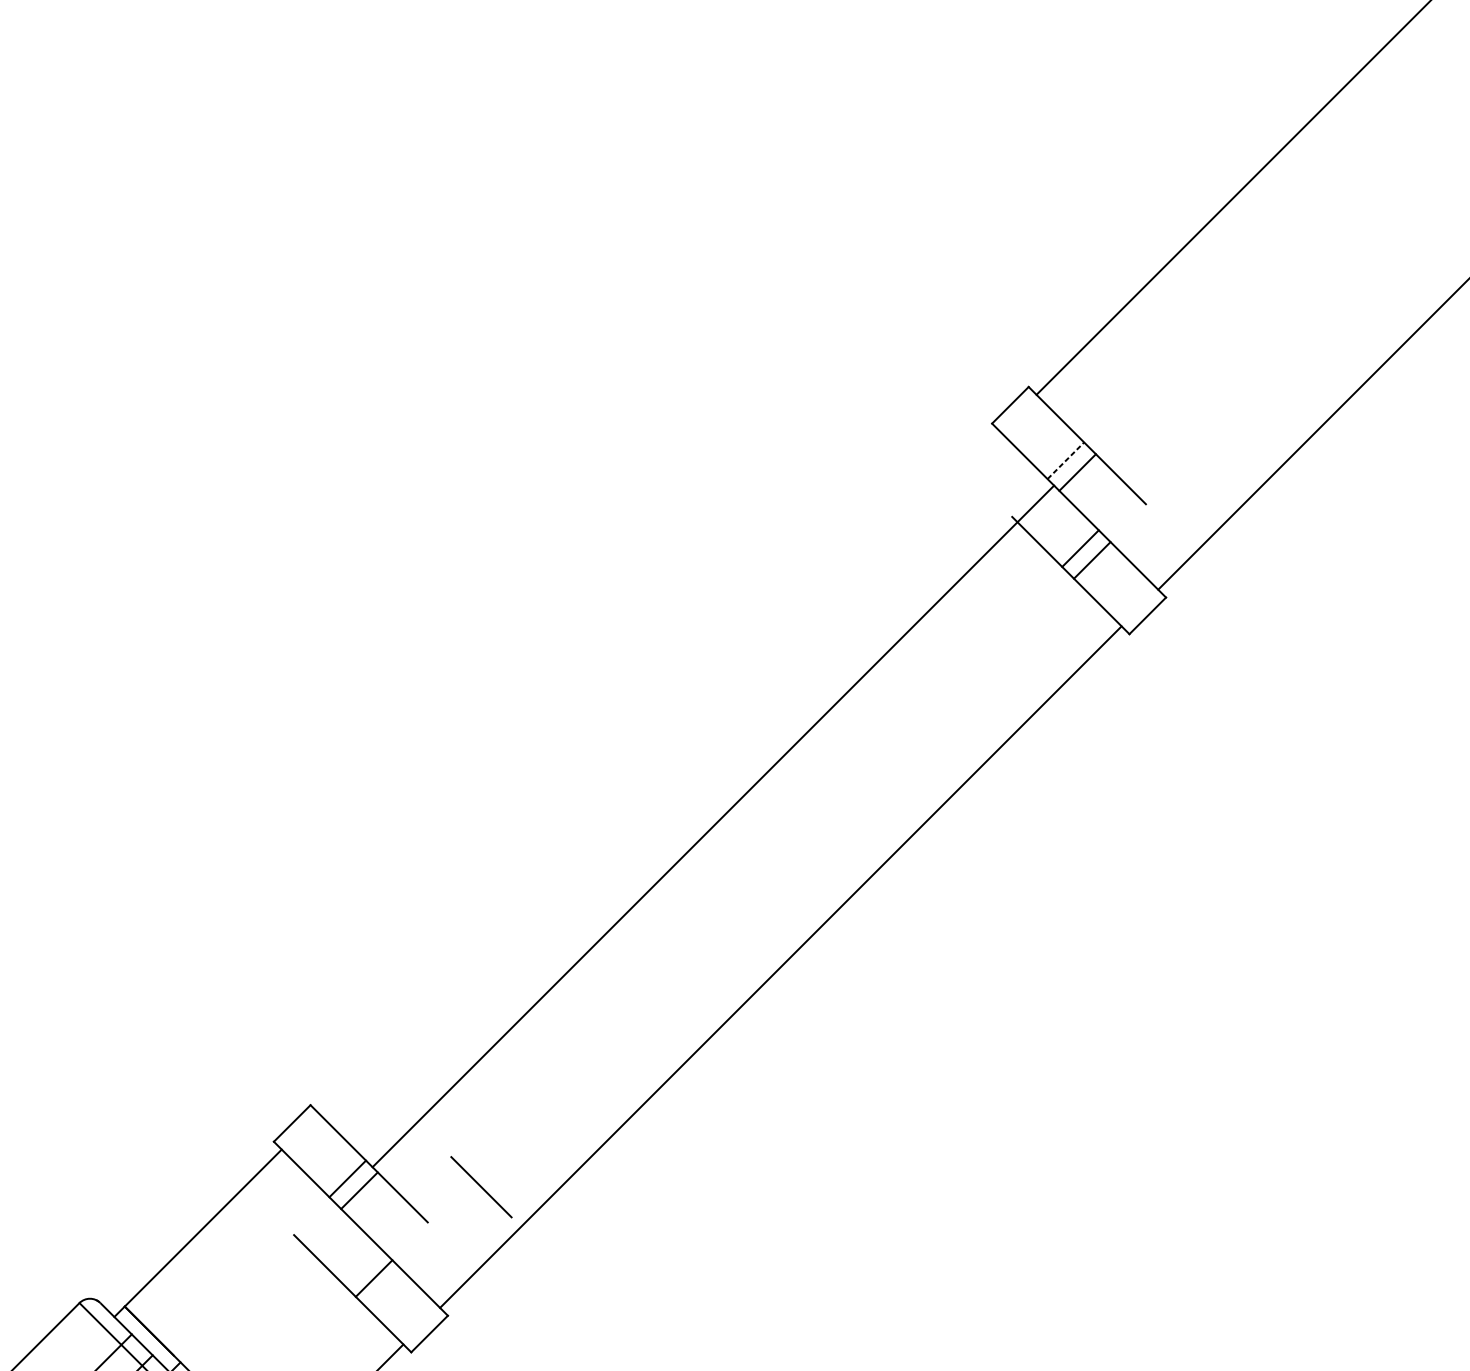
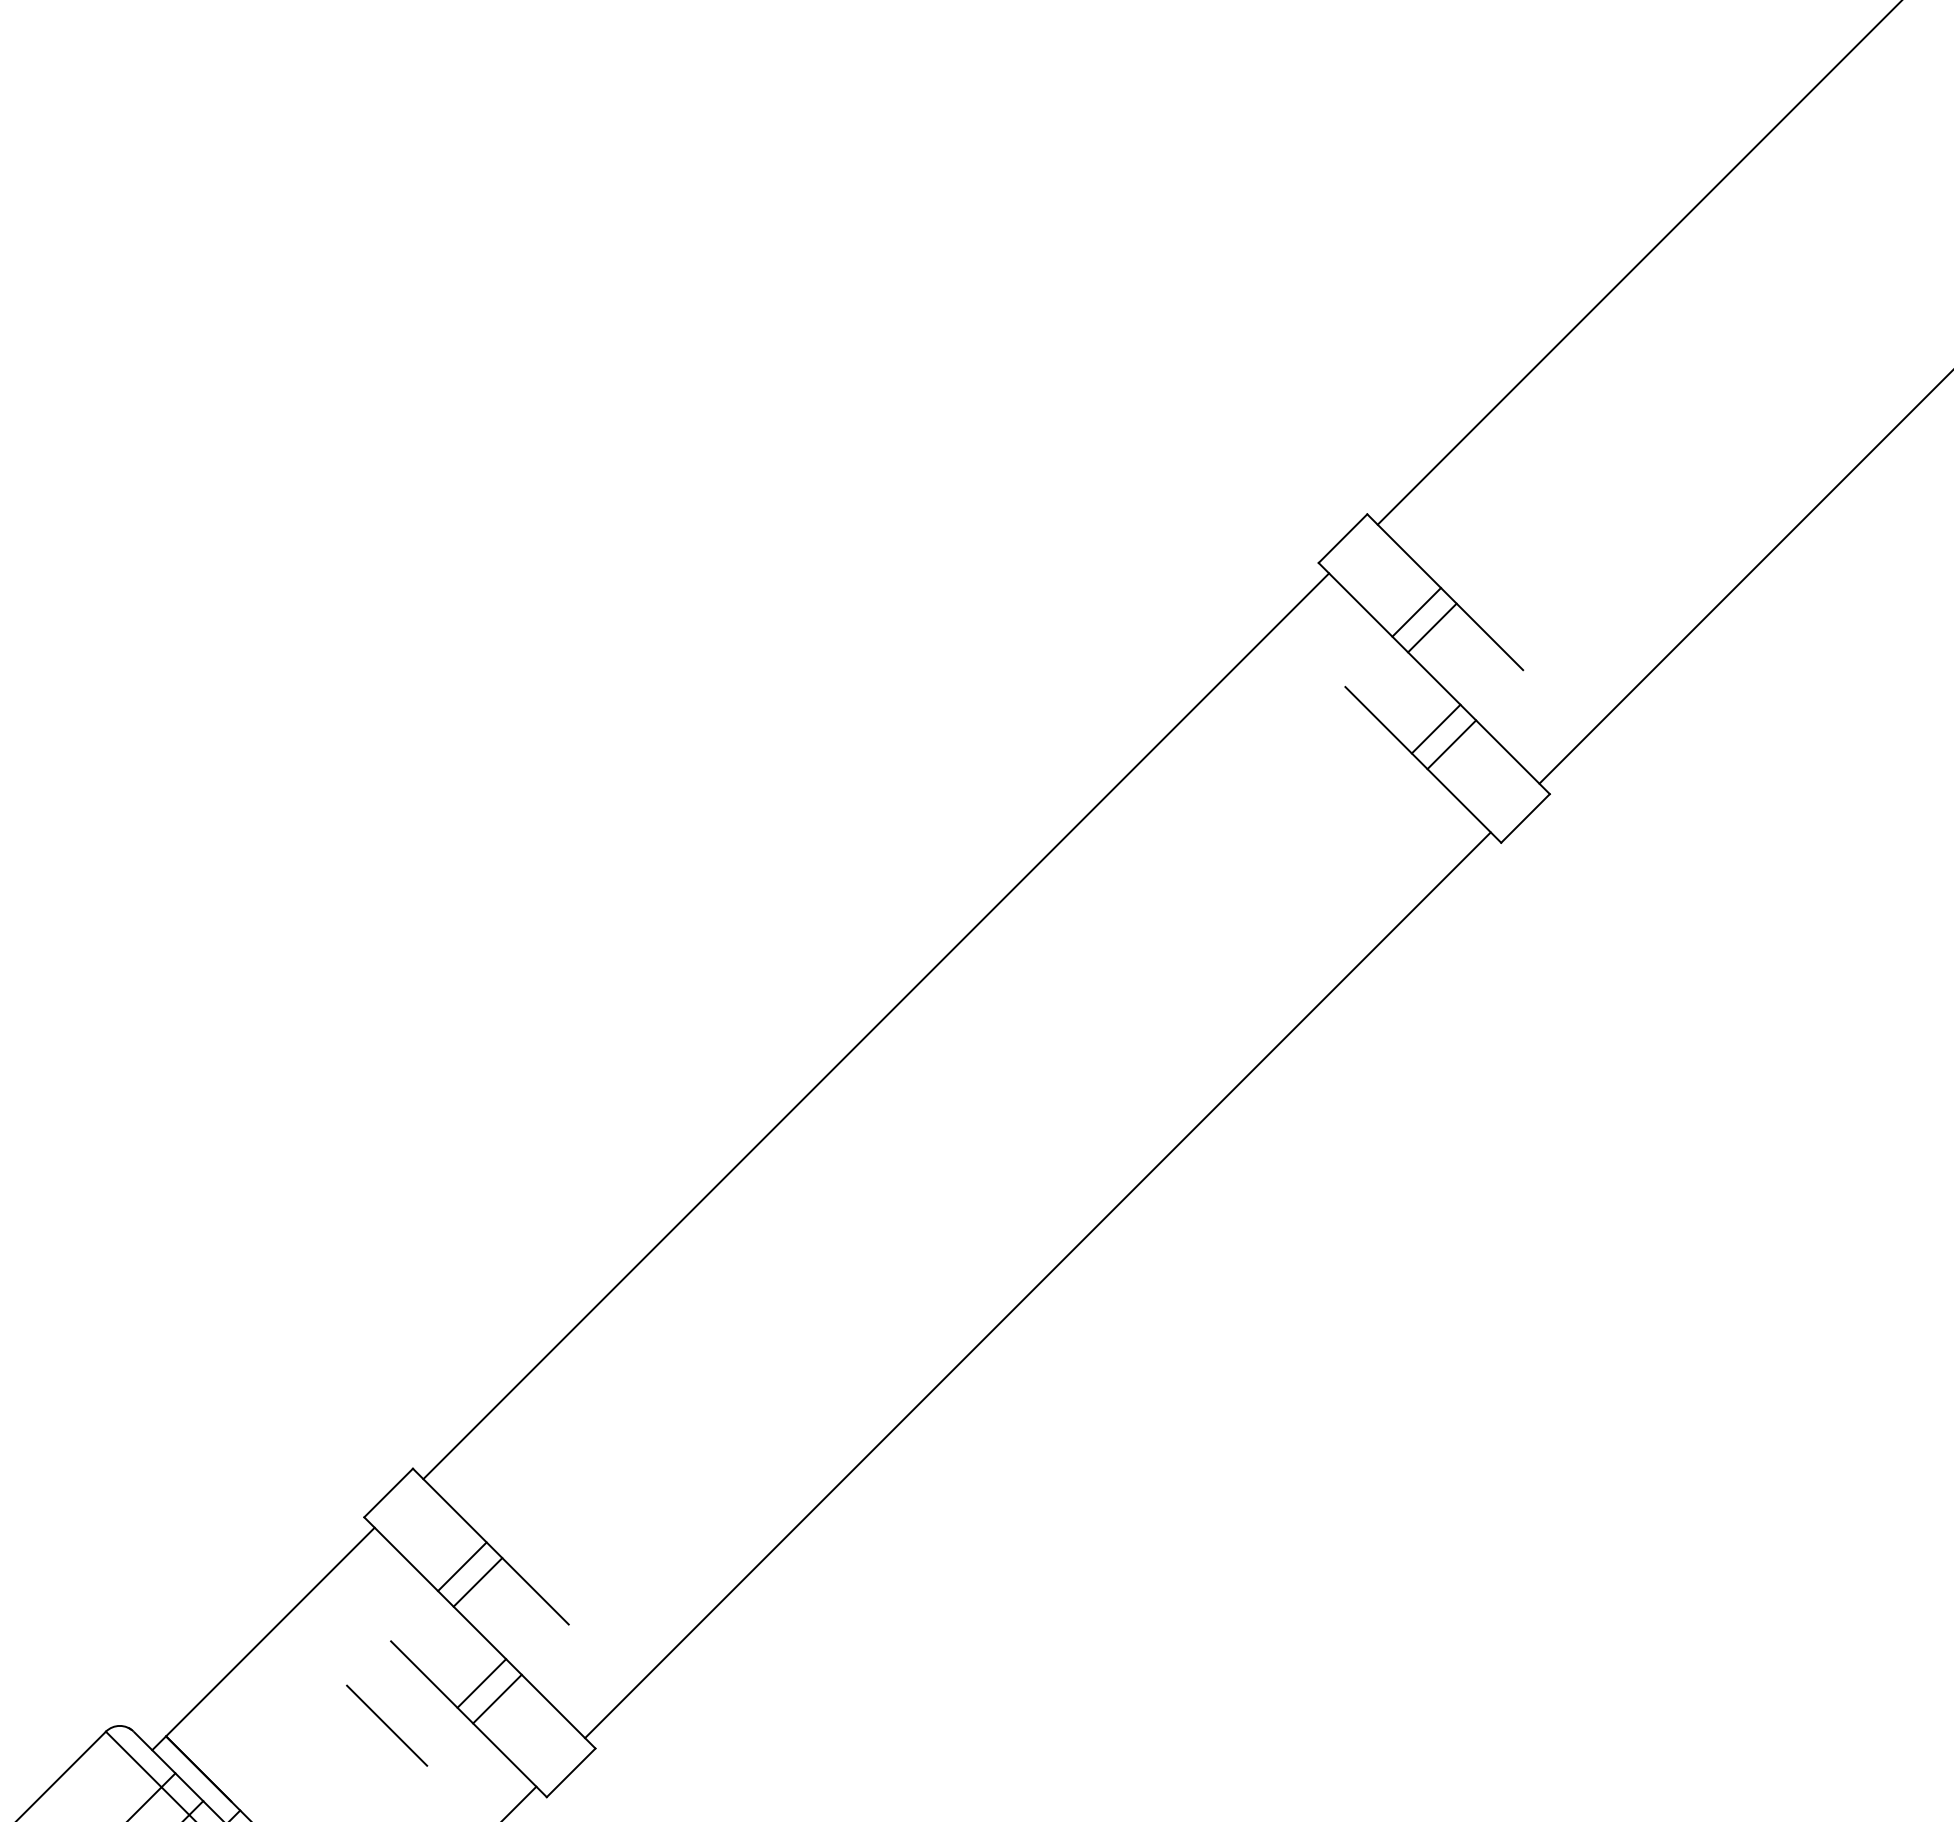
line: (1066, 460) -> (1417, 612), dashed -> solid
line: (713, 826) -> (876, 1026), moved
line: (481, 1187) -> (387, 1725), moved
line: (362, 1266) -> (481, 1683), added

